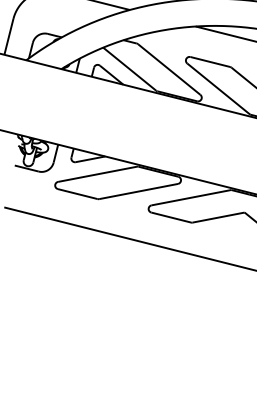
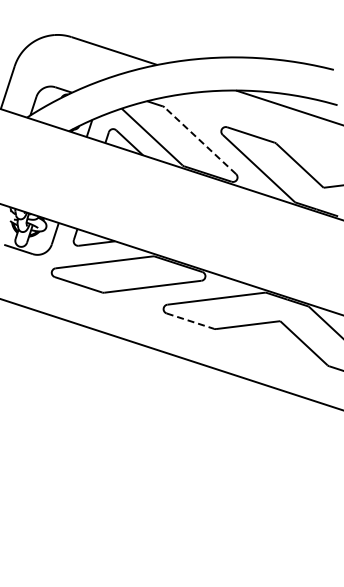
line: (169, 69) -> (200, 140), solid -> dashed
line: (171, 217) -> (190, 321), solid -> dashed

